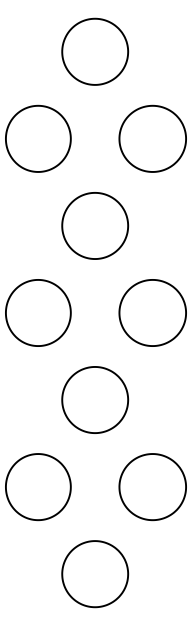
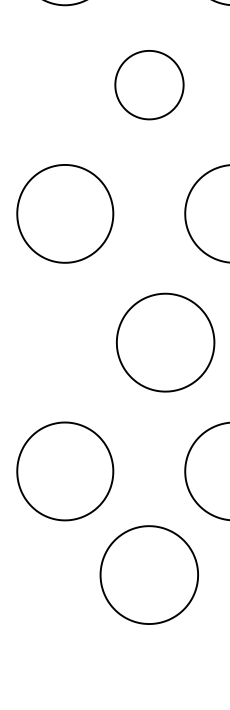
part: (95, 225) -> (149, 84), size x0.7
part: (95, 399) -> (166, 341), moved
part: (95, 574) -> (149, 575), moved

